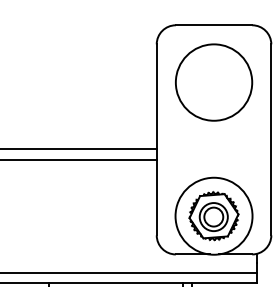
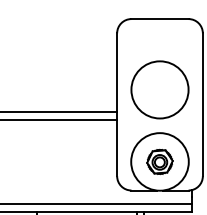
circle: (213, 82) -> (159, 89), moved
part: (213, 215) -> (159, 161), size x0.7

